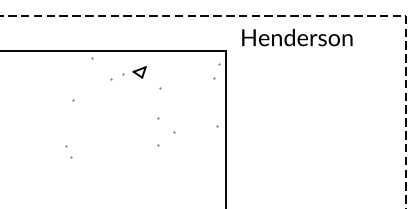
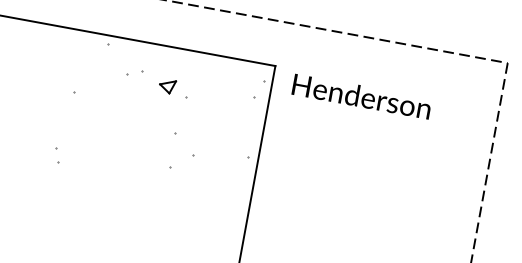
text: (297, 37) -> (362, 96), moved
part: (139, 72) -> (167, 86), moved

